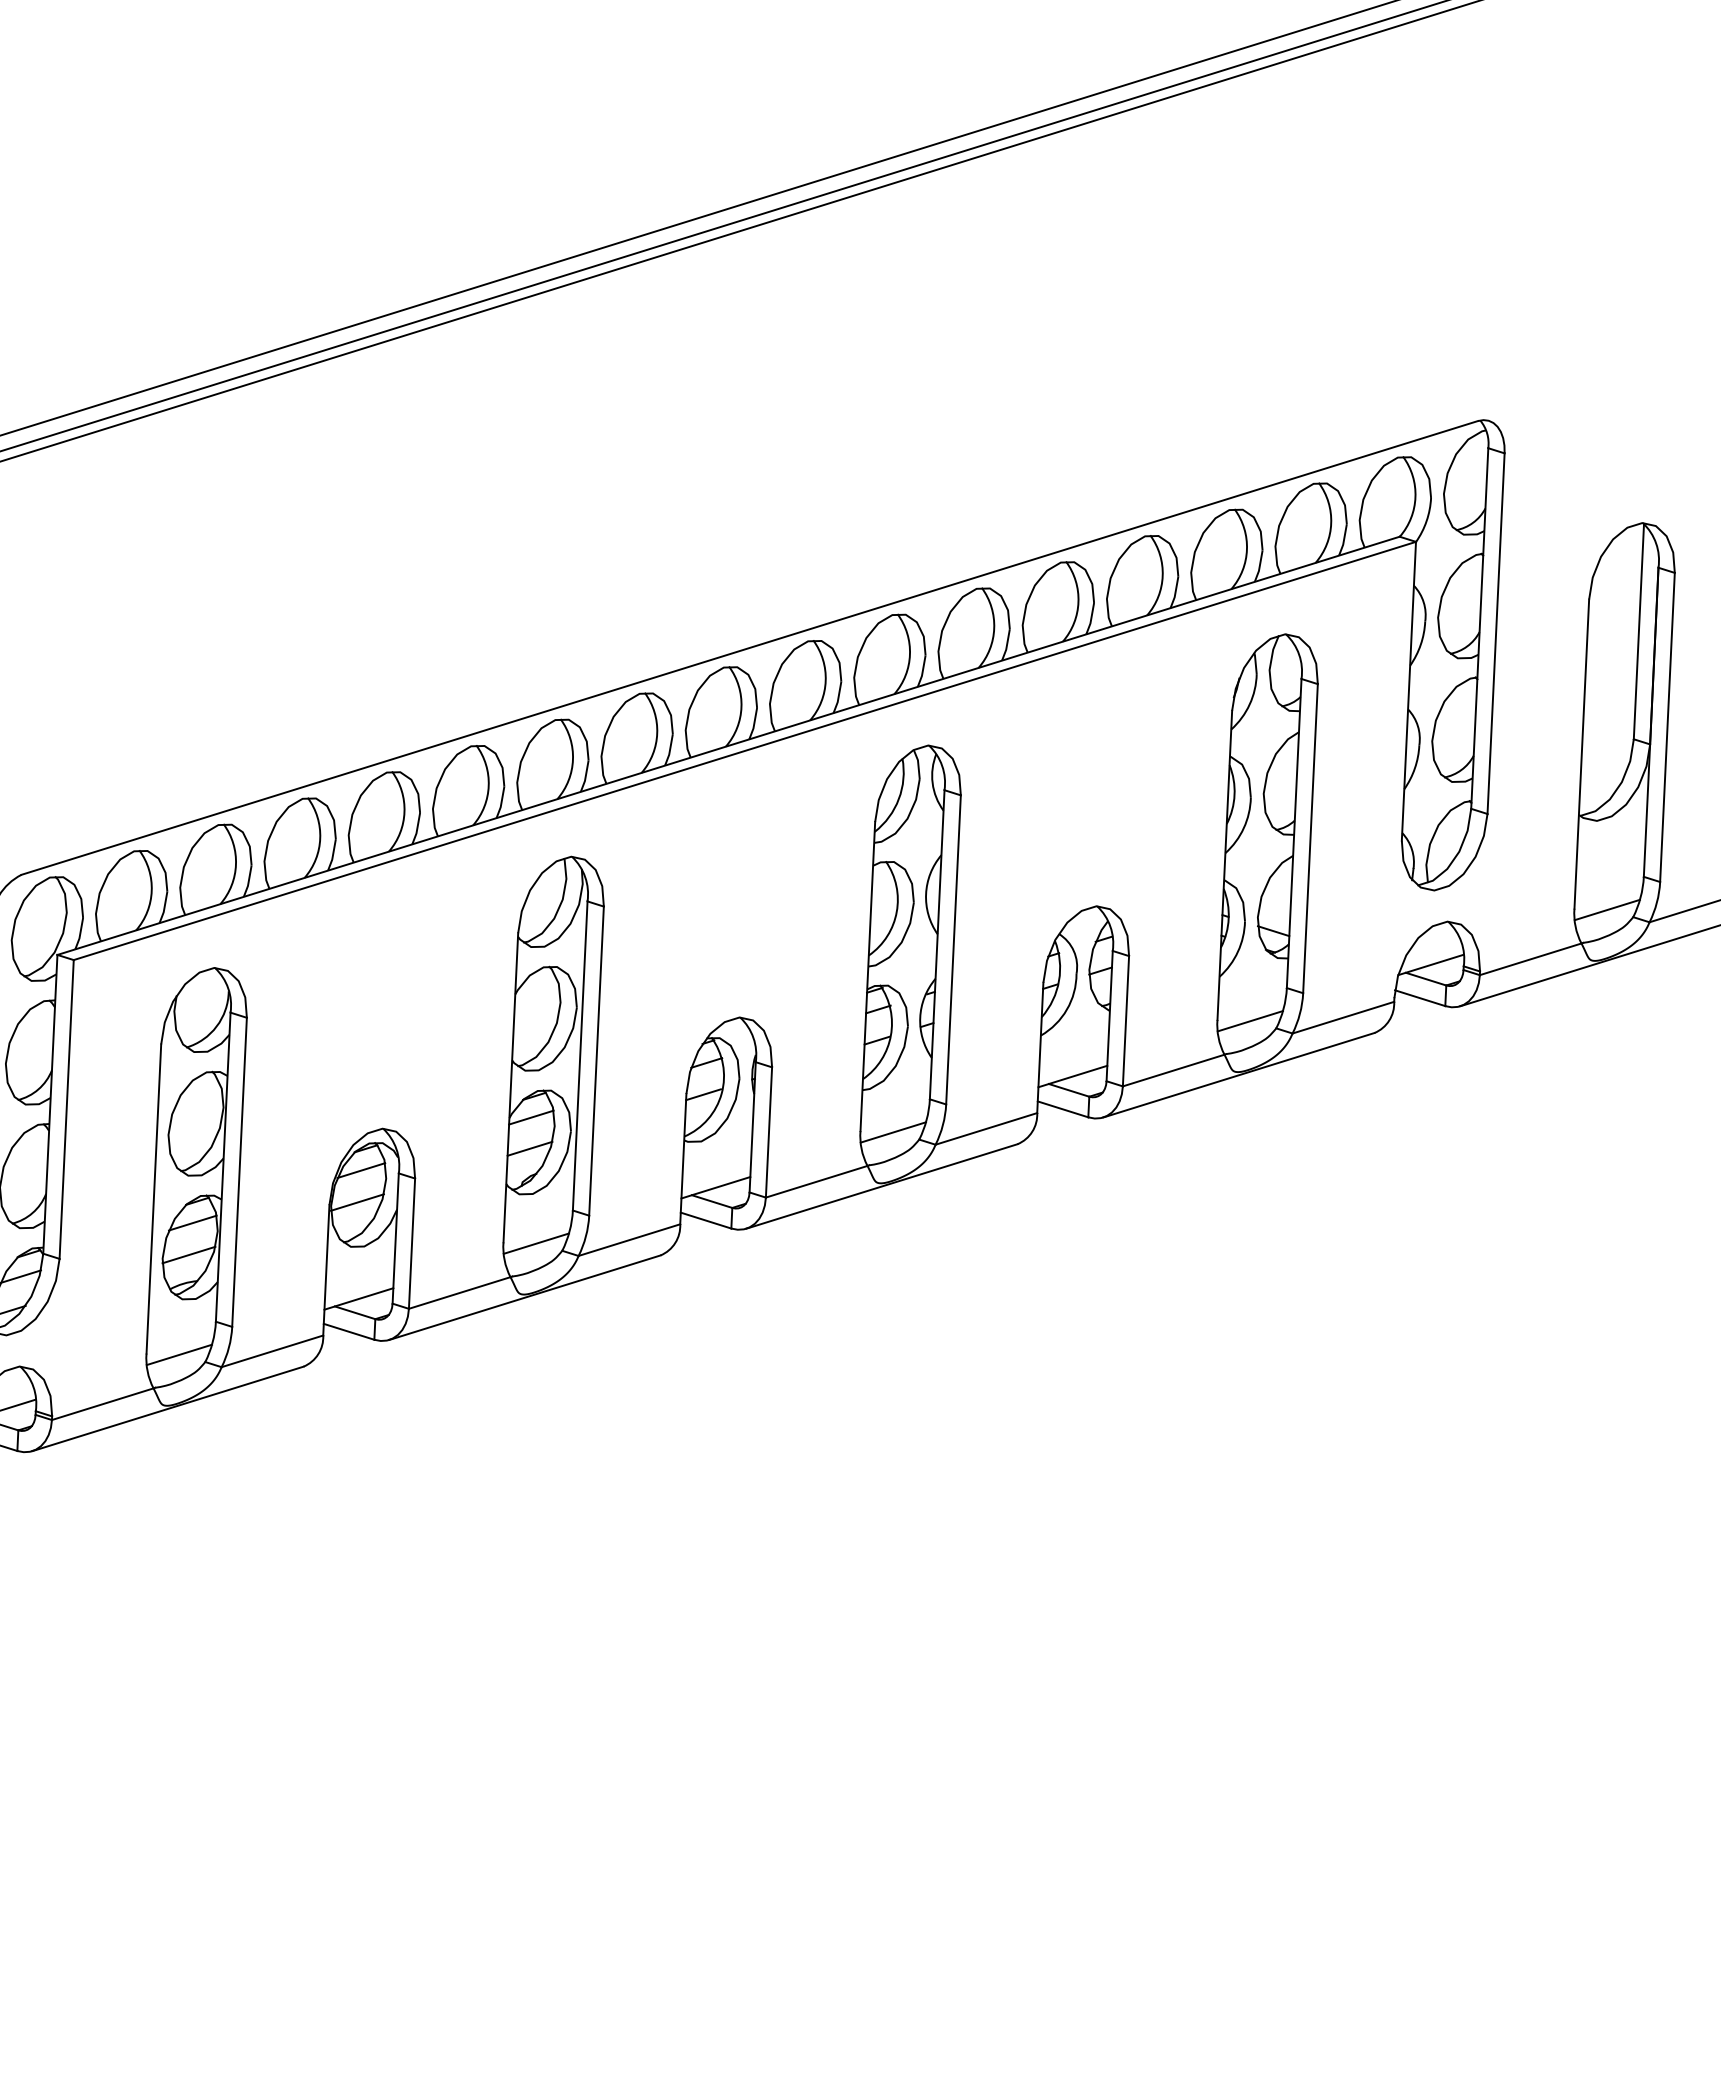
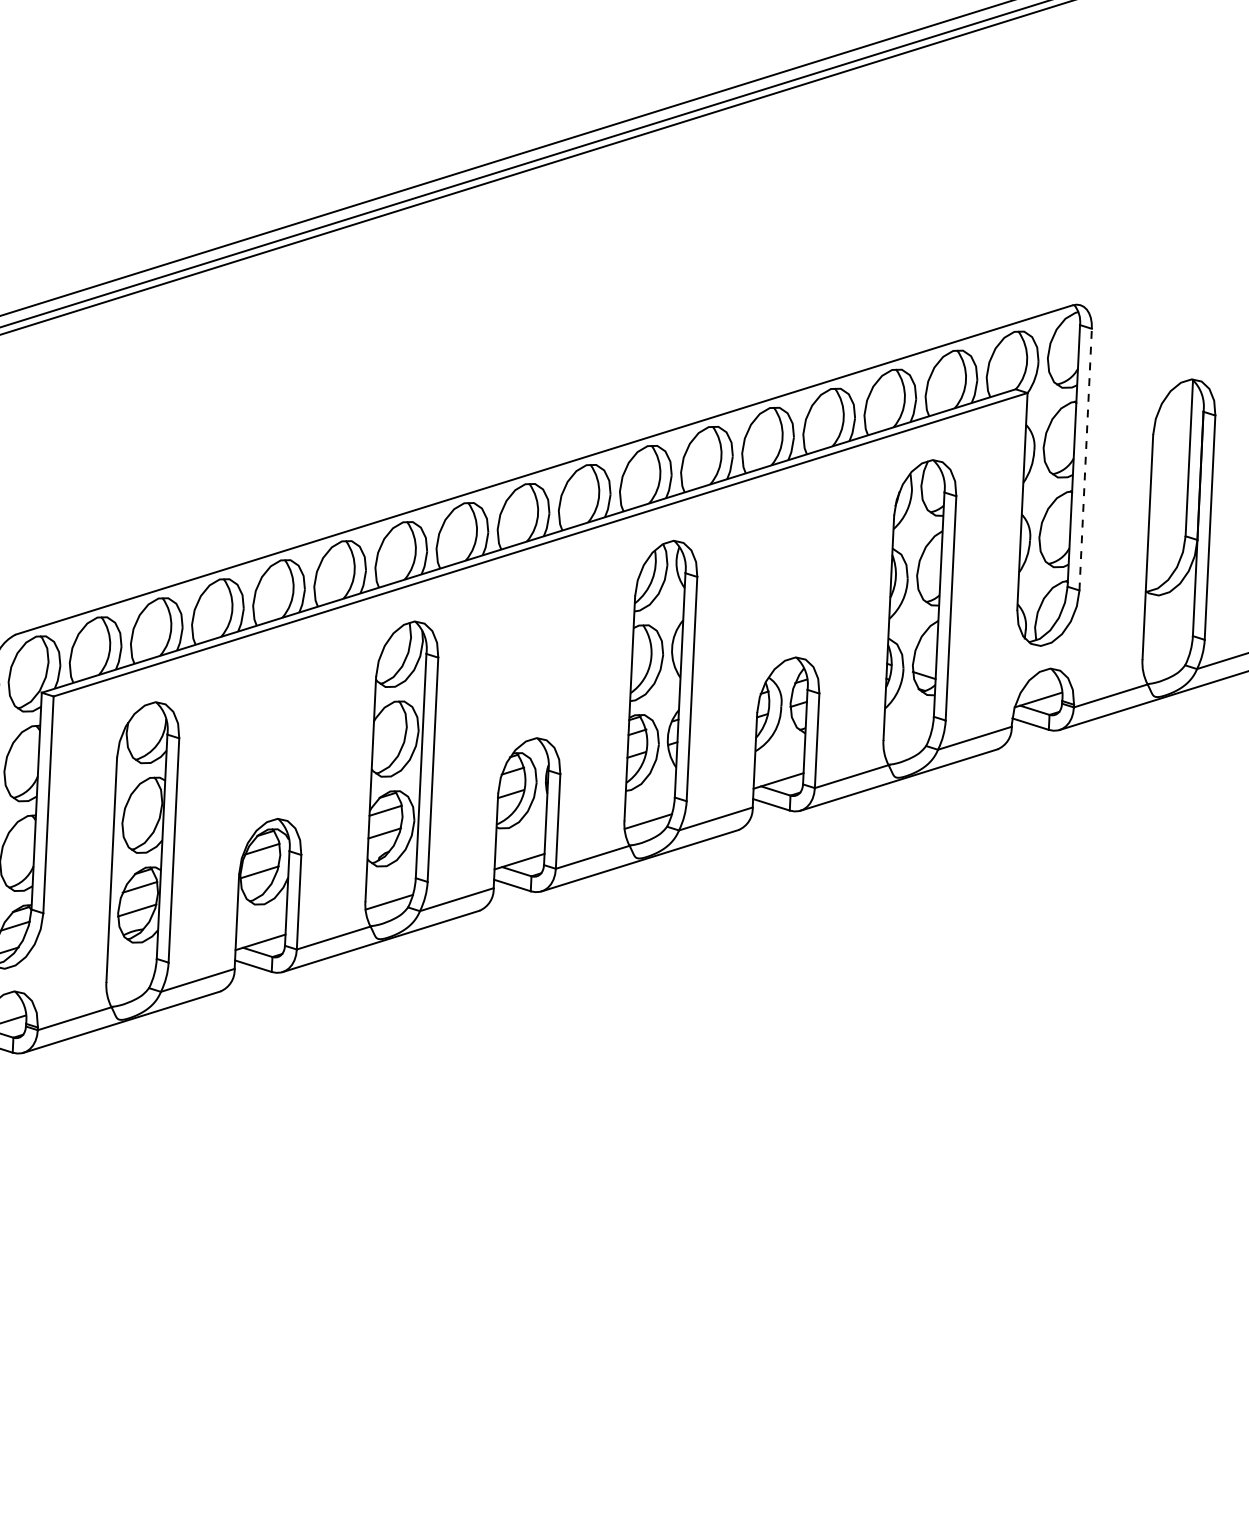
line: (1496, 633) -> (1085, 459), solid -> dashed
line: (1606, 909) -> (1165, 659), removed
line: (1249, 1021) -> (906, 741), removed
line: (179, 1354) -> (130, 982), removed

